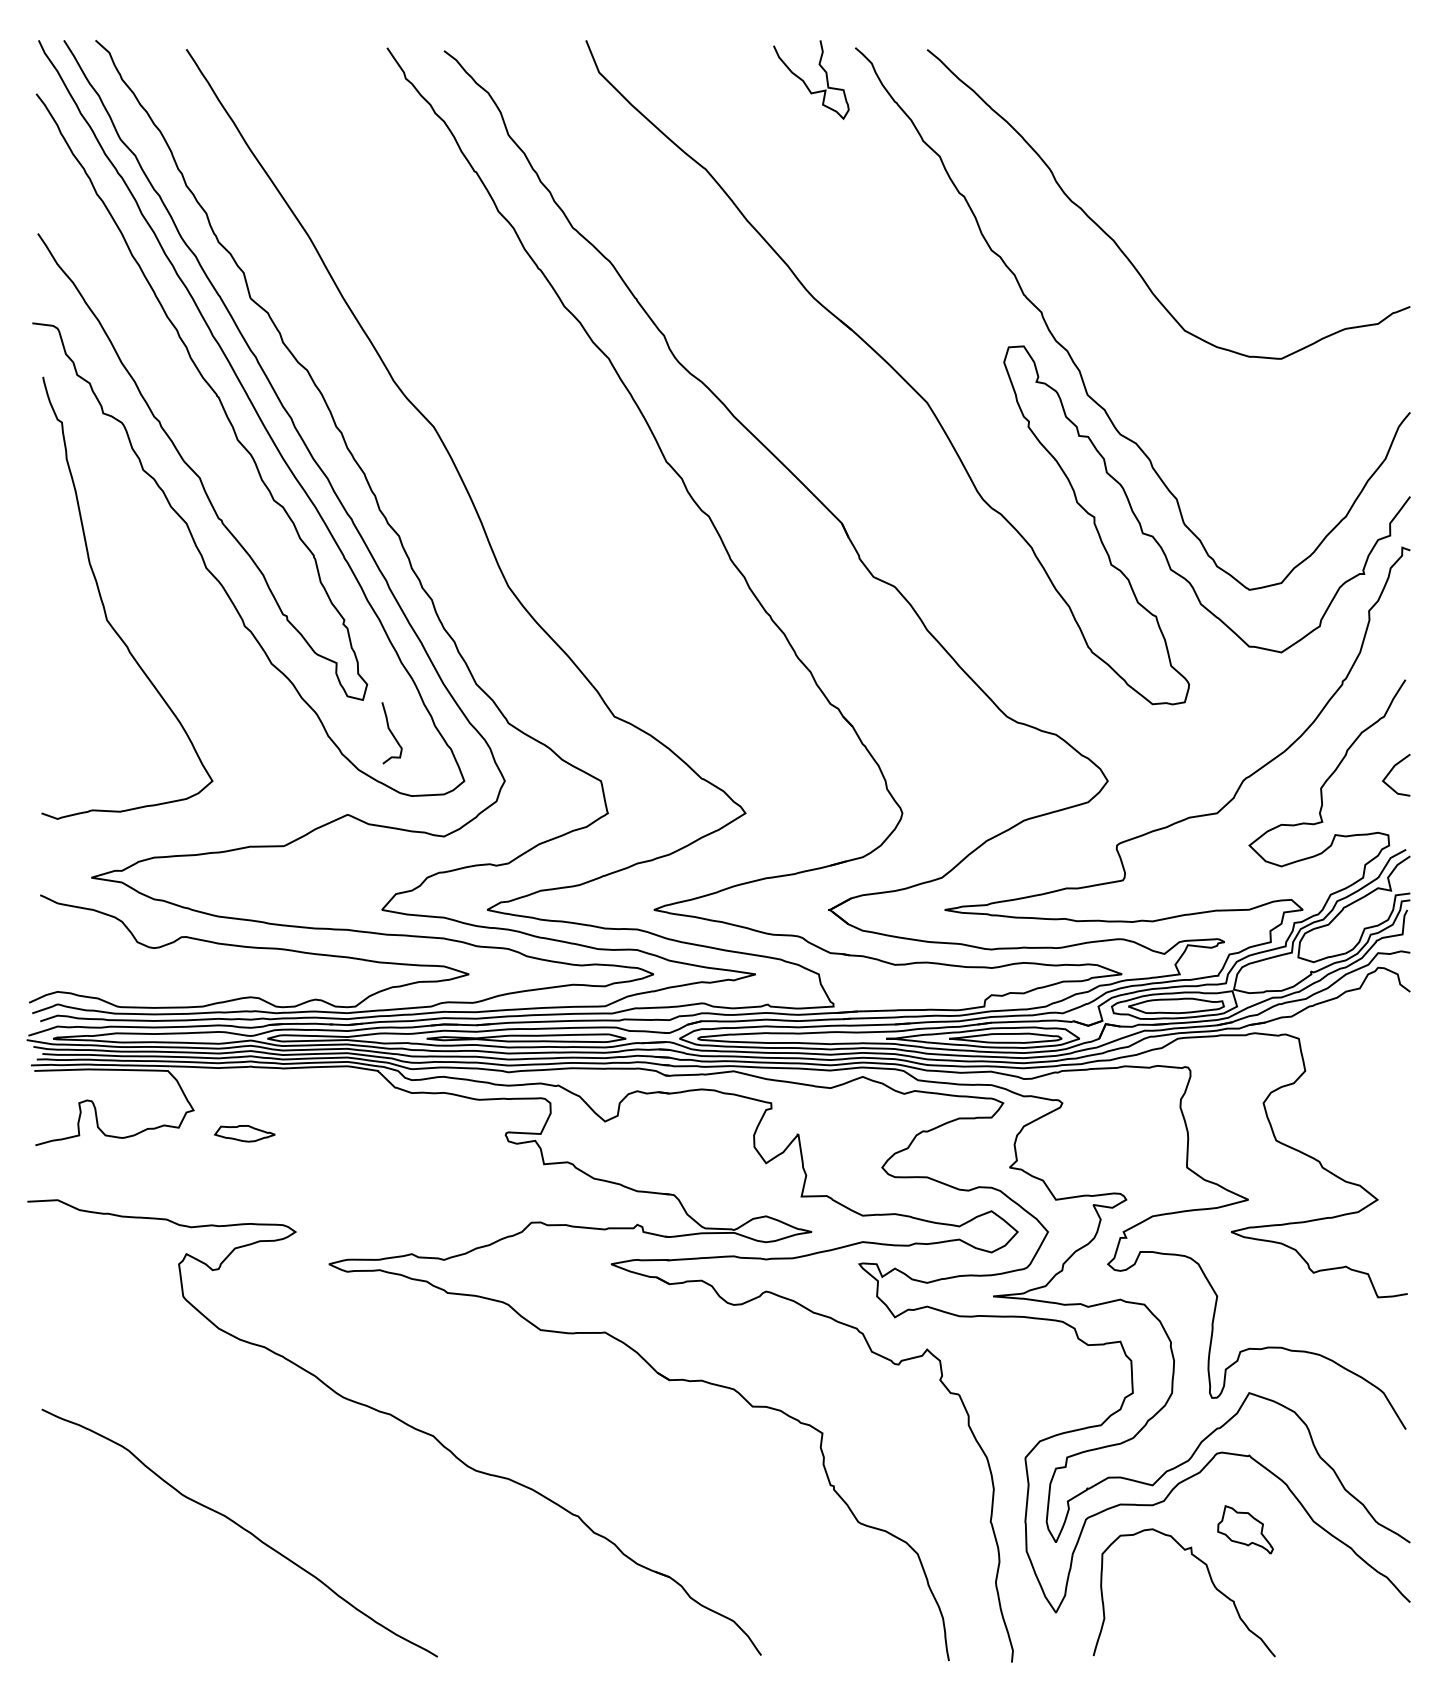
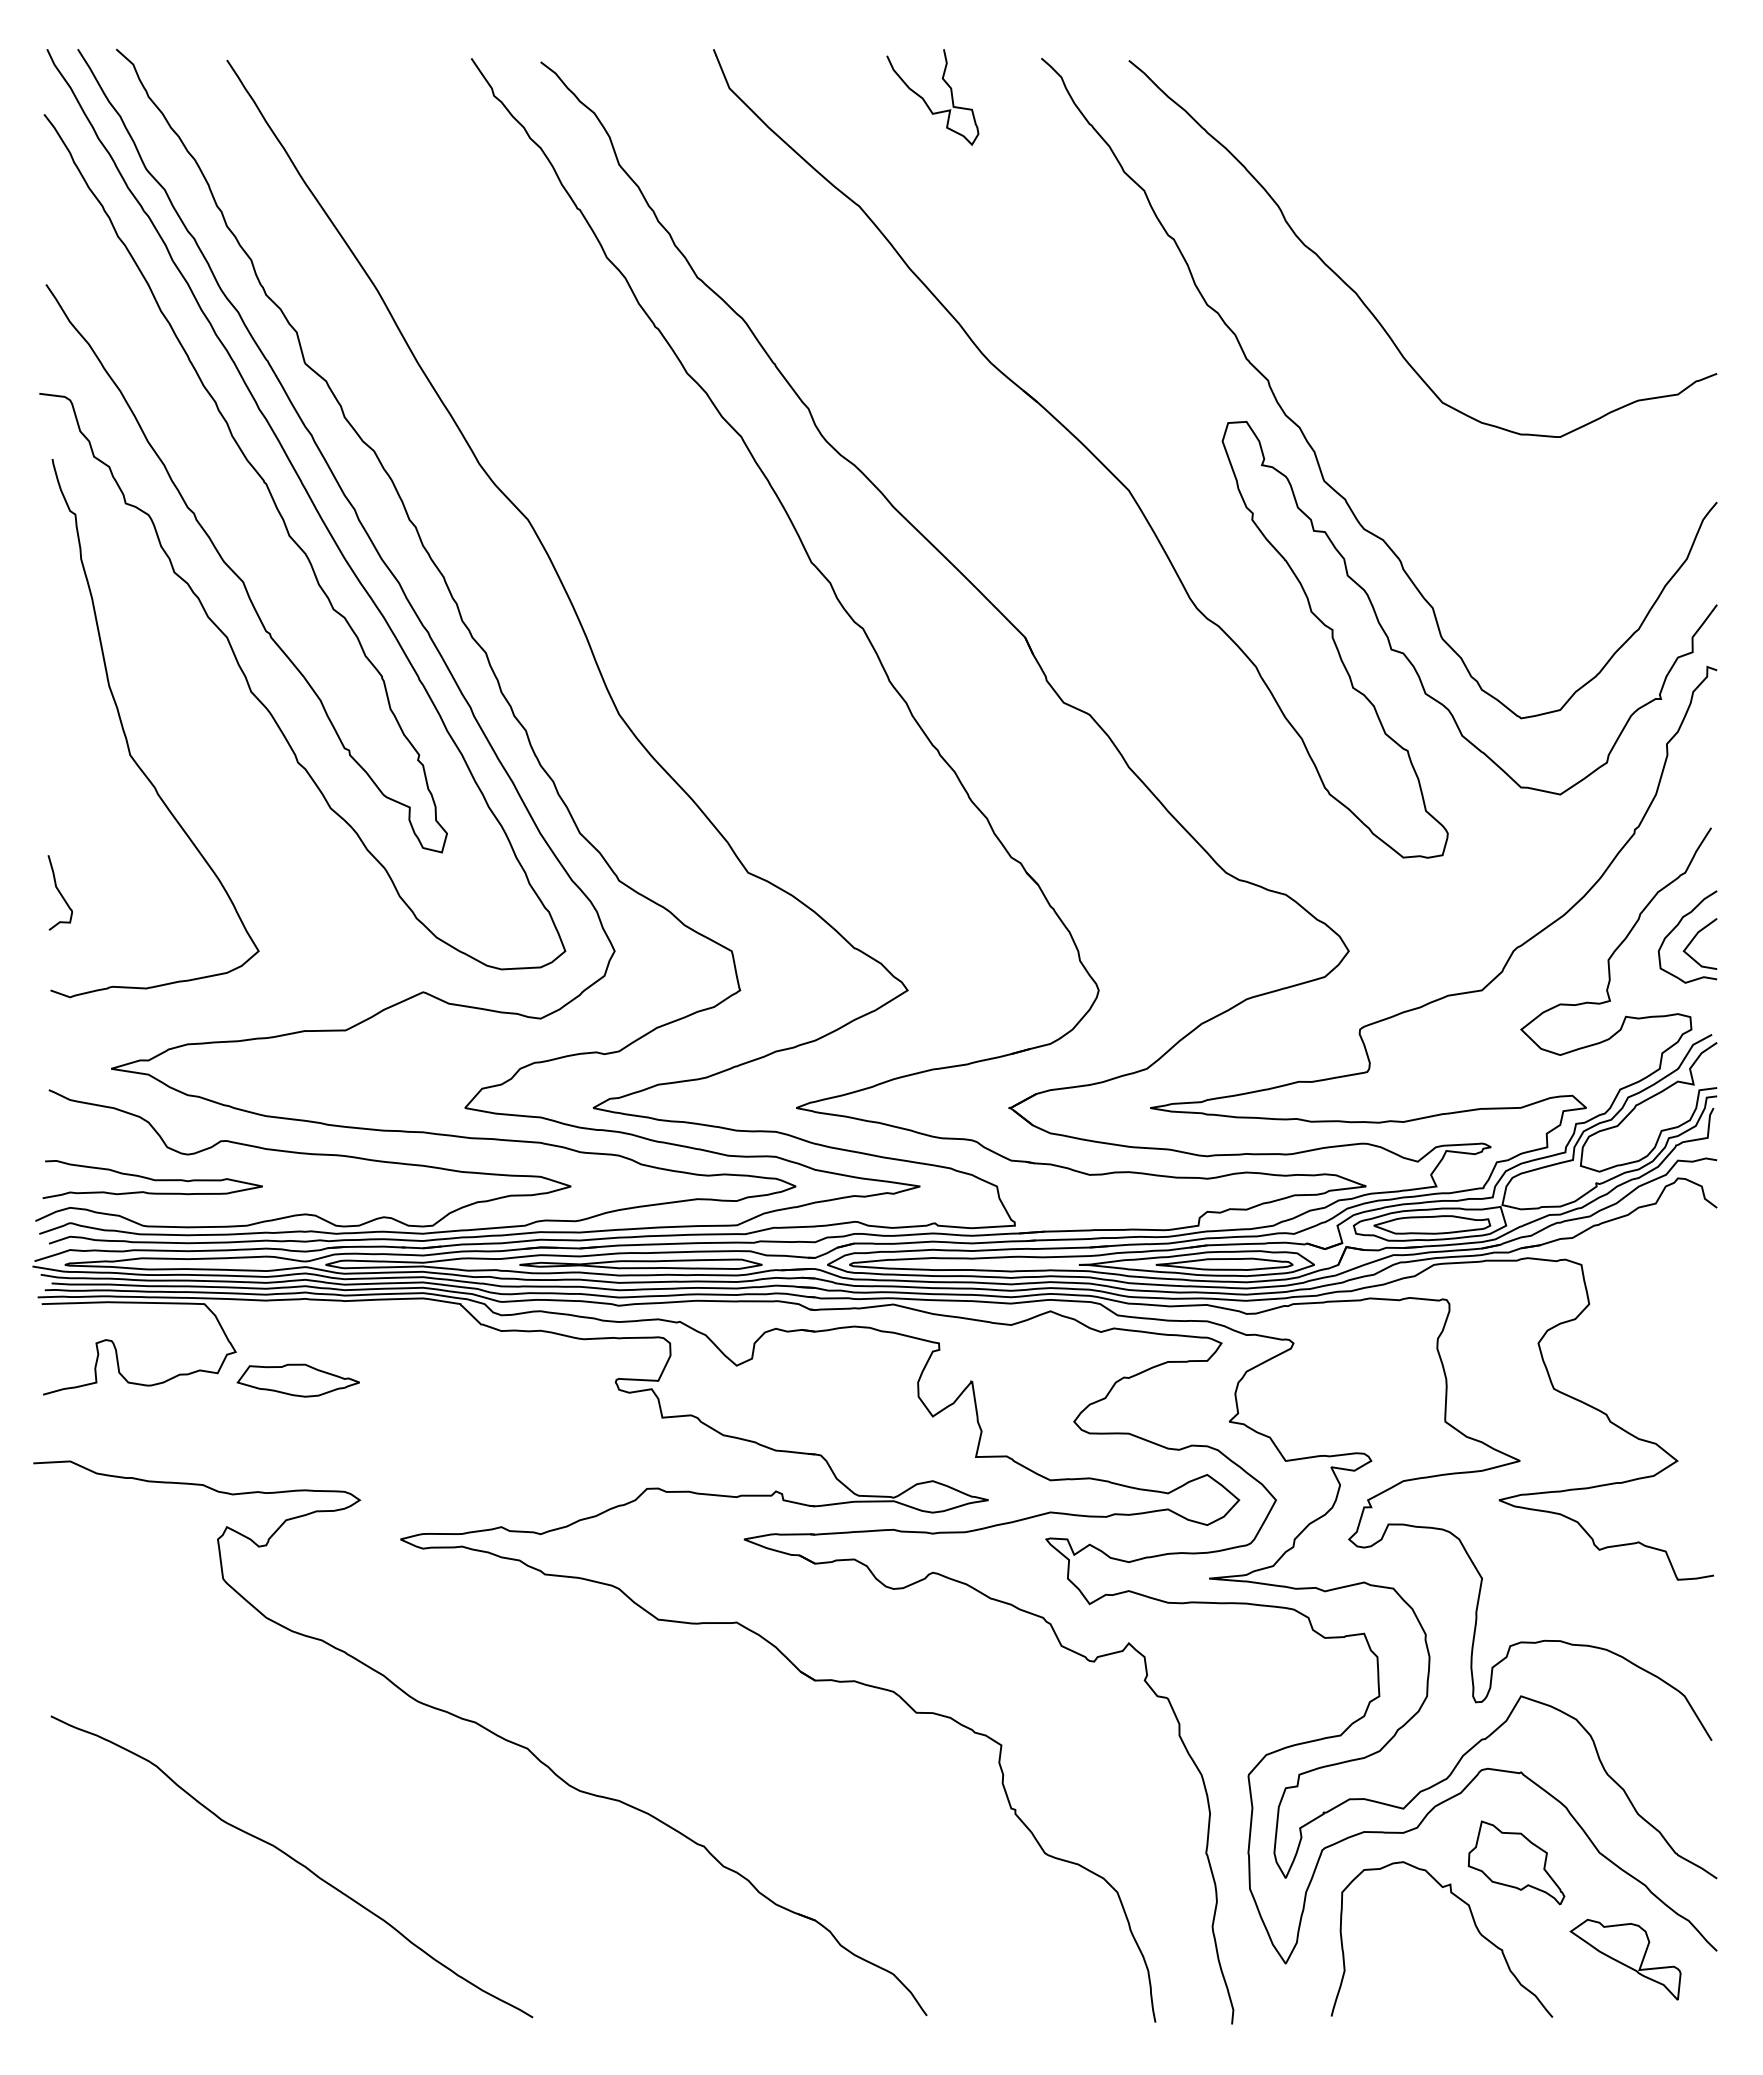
curve: (805, 82) -> (925, 100), moved
curve: (391, 732) -> (59, 892), moved
curve: (1377, 760) -> (1677, 926), added
curve: (125, 968) -> (152, 1179), added
part: (244, 1133) -> (297, 1380), size x1.67
part: (1245, 1529) -> (1516, 1862), size x1.43
part: (1335, 1609) -> (1625, 1959), added

